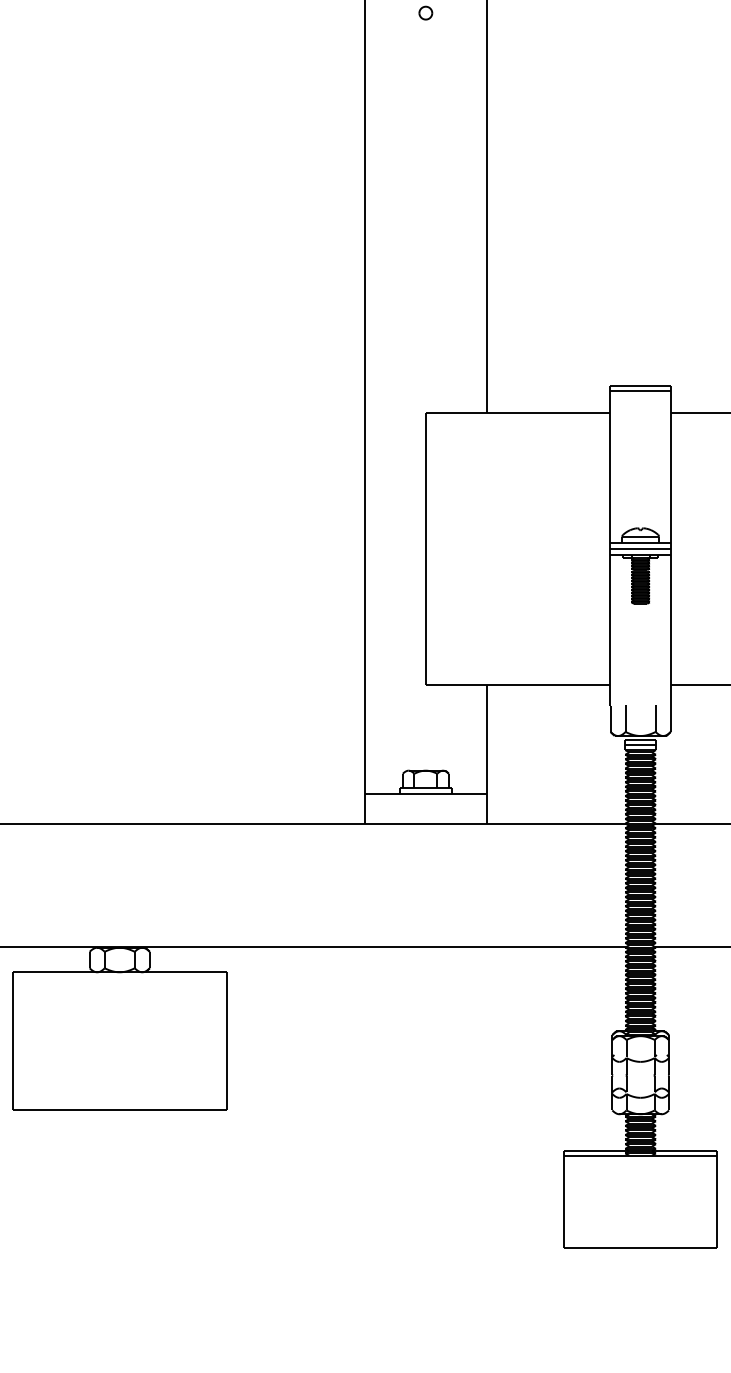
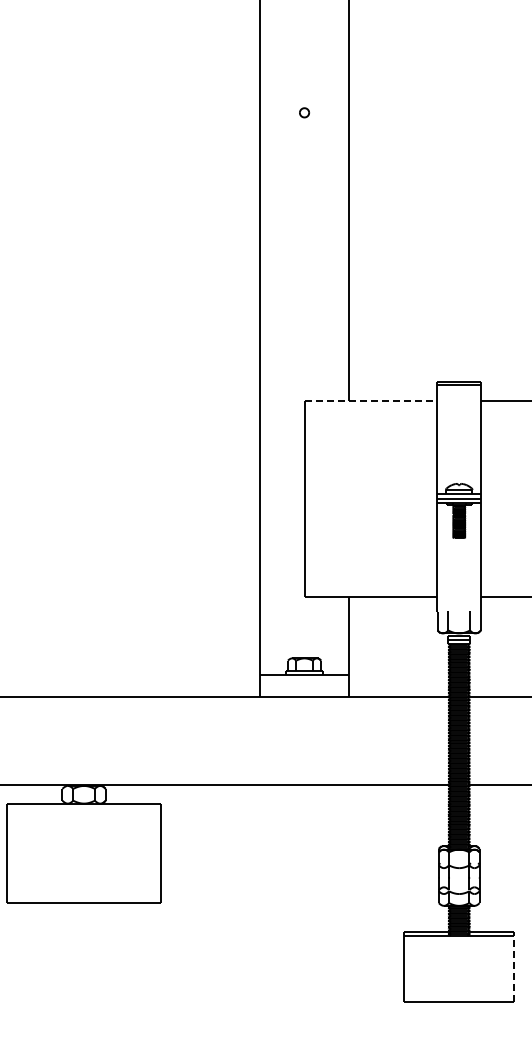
line: (518, 412) -> (371, 400), solid -> dashed
line: (717, 1201) -> (514, 968), solid -> dashed

